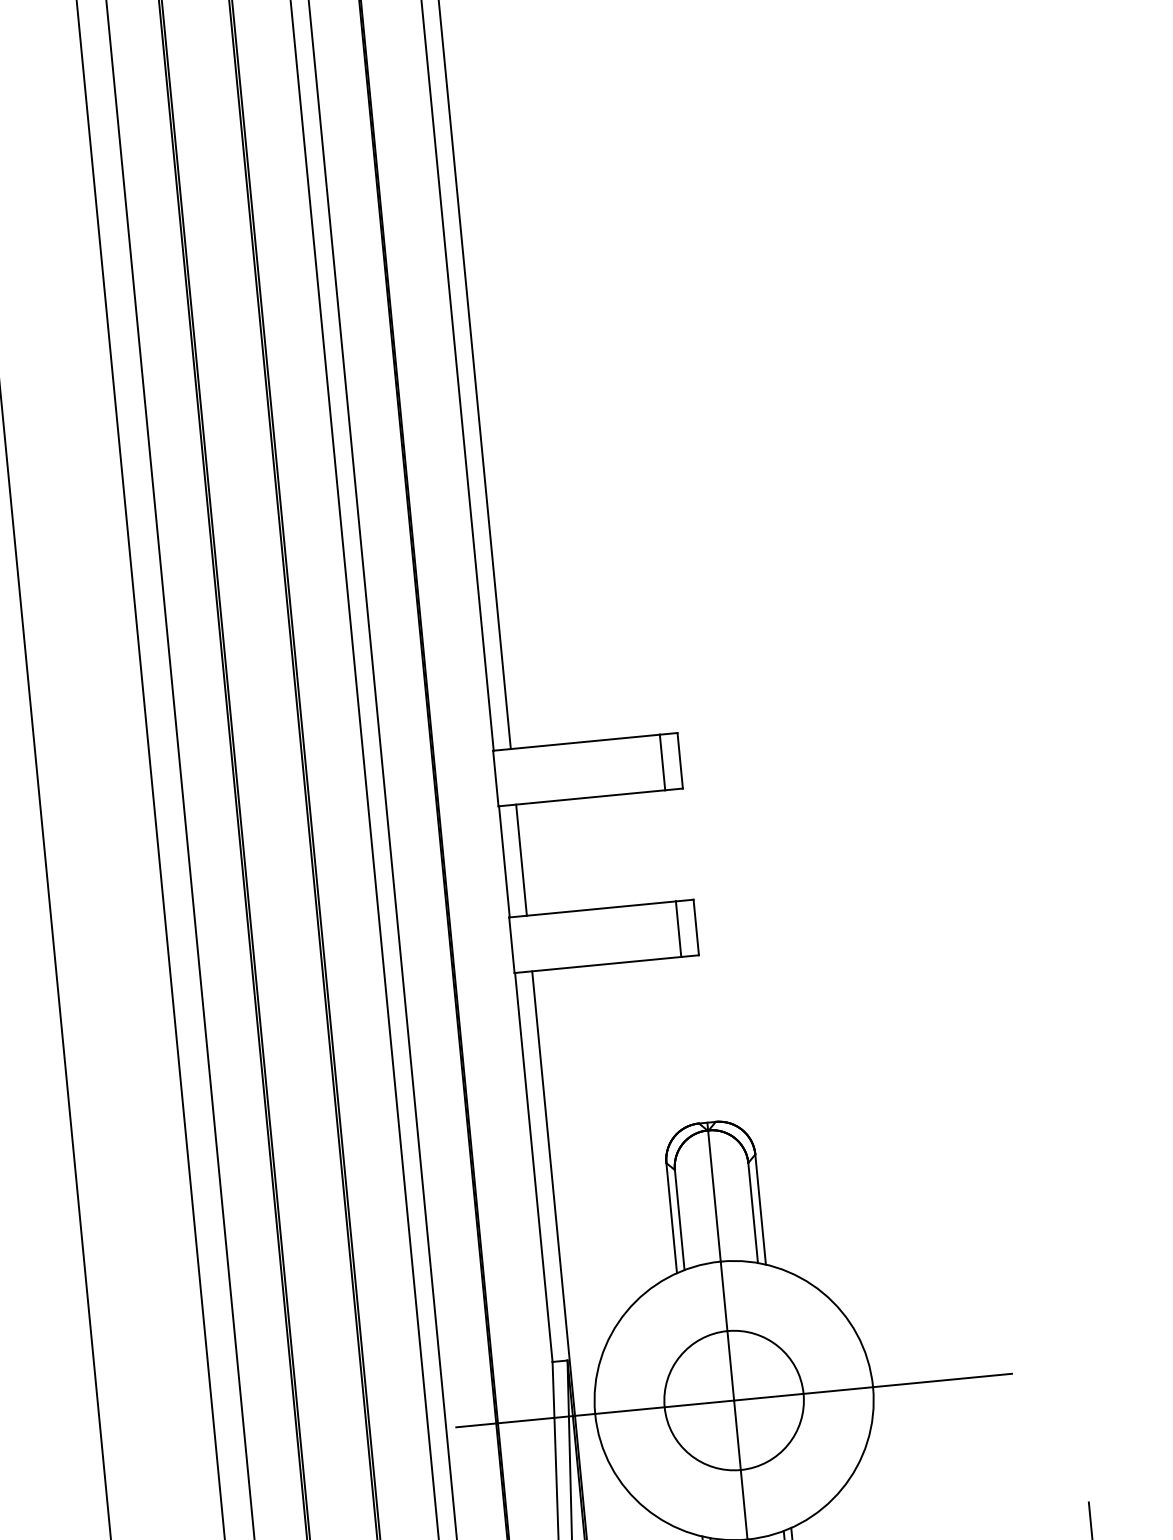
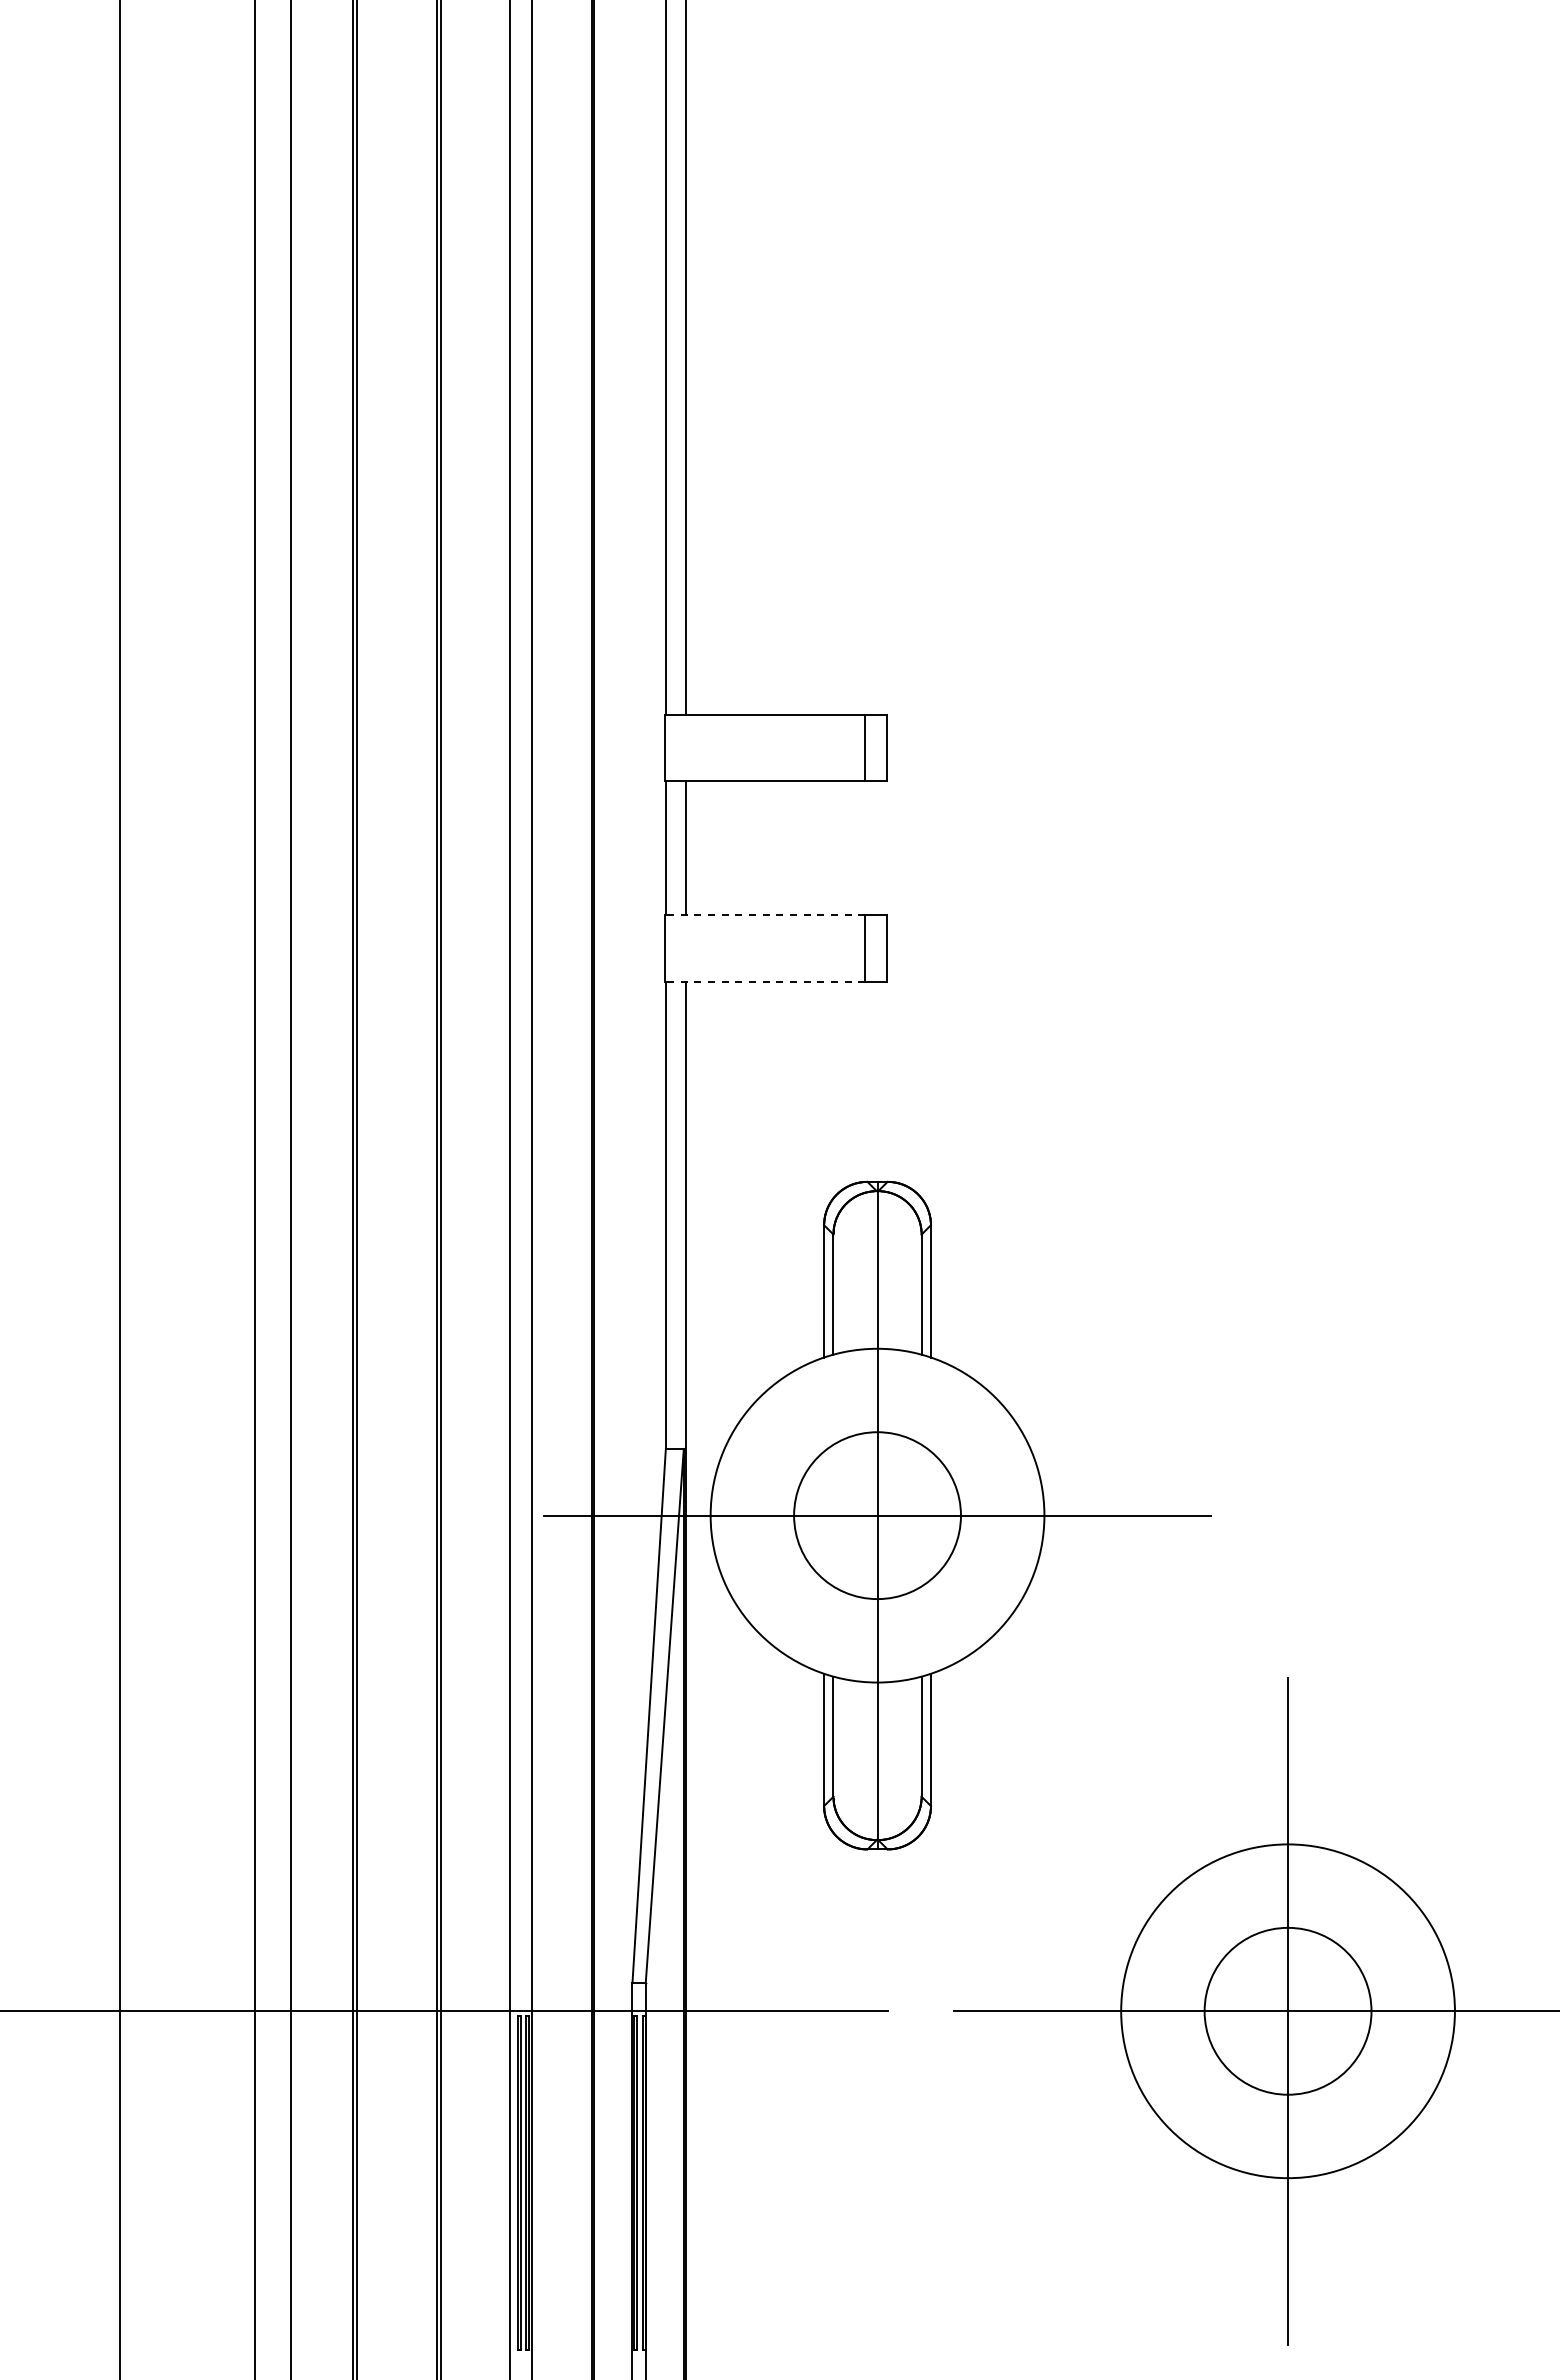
line: (591, 909) -> (764, 914), solid -> dashed
line: (597, 964) -> (764, 981), solid -> dashed

